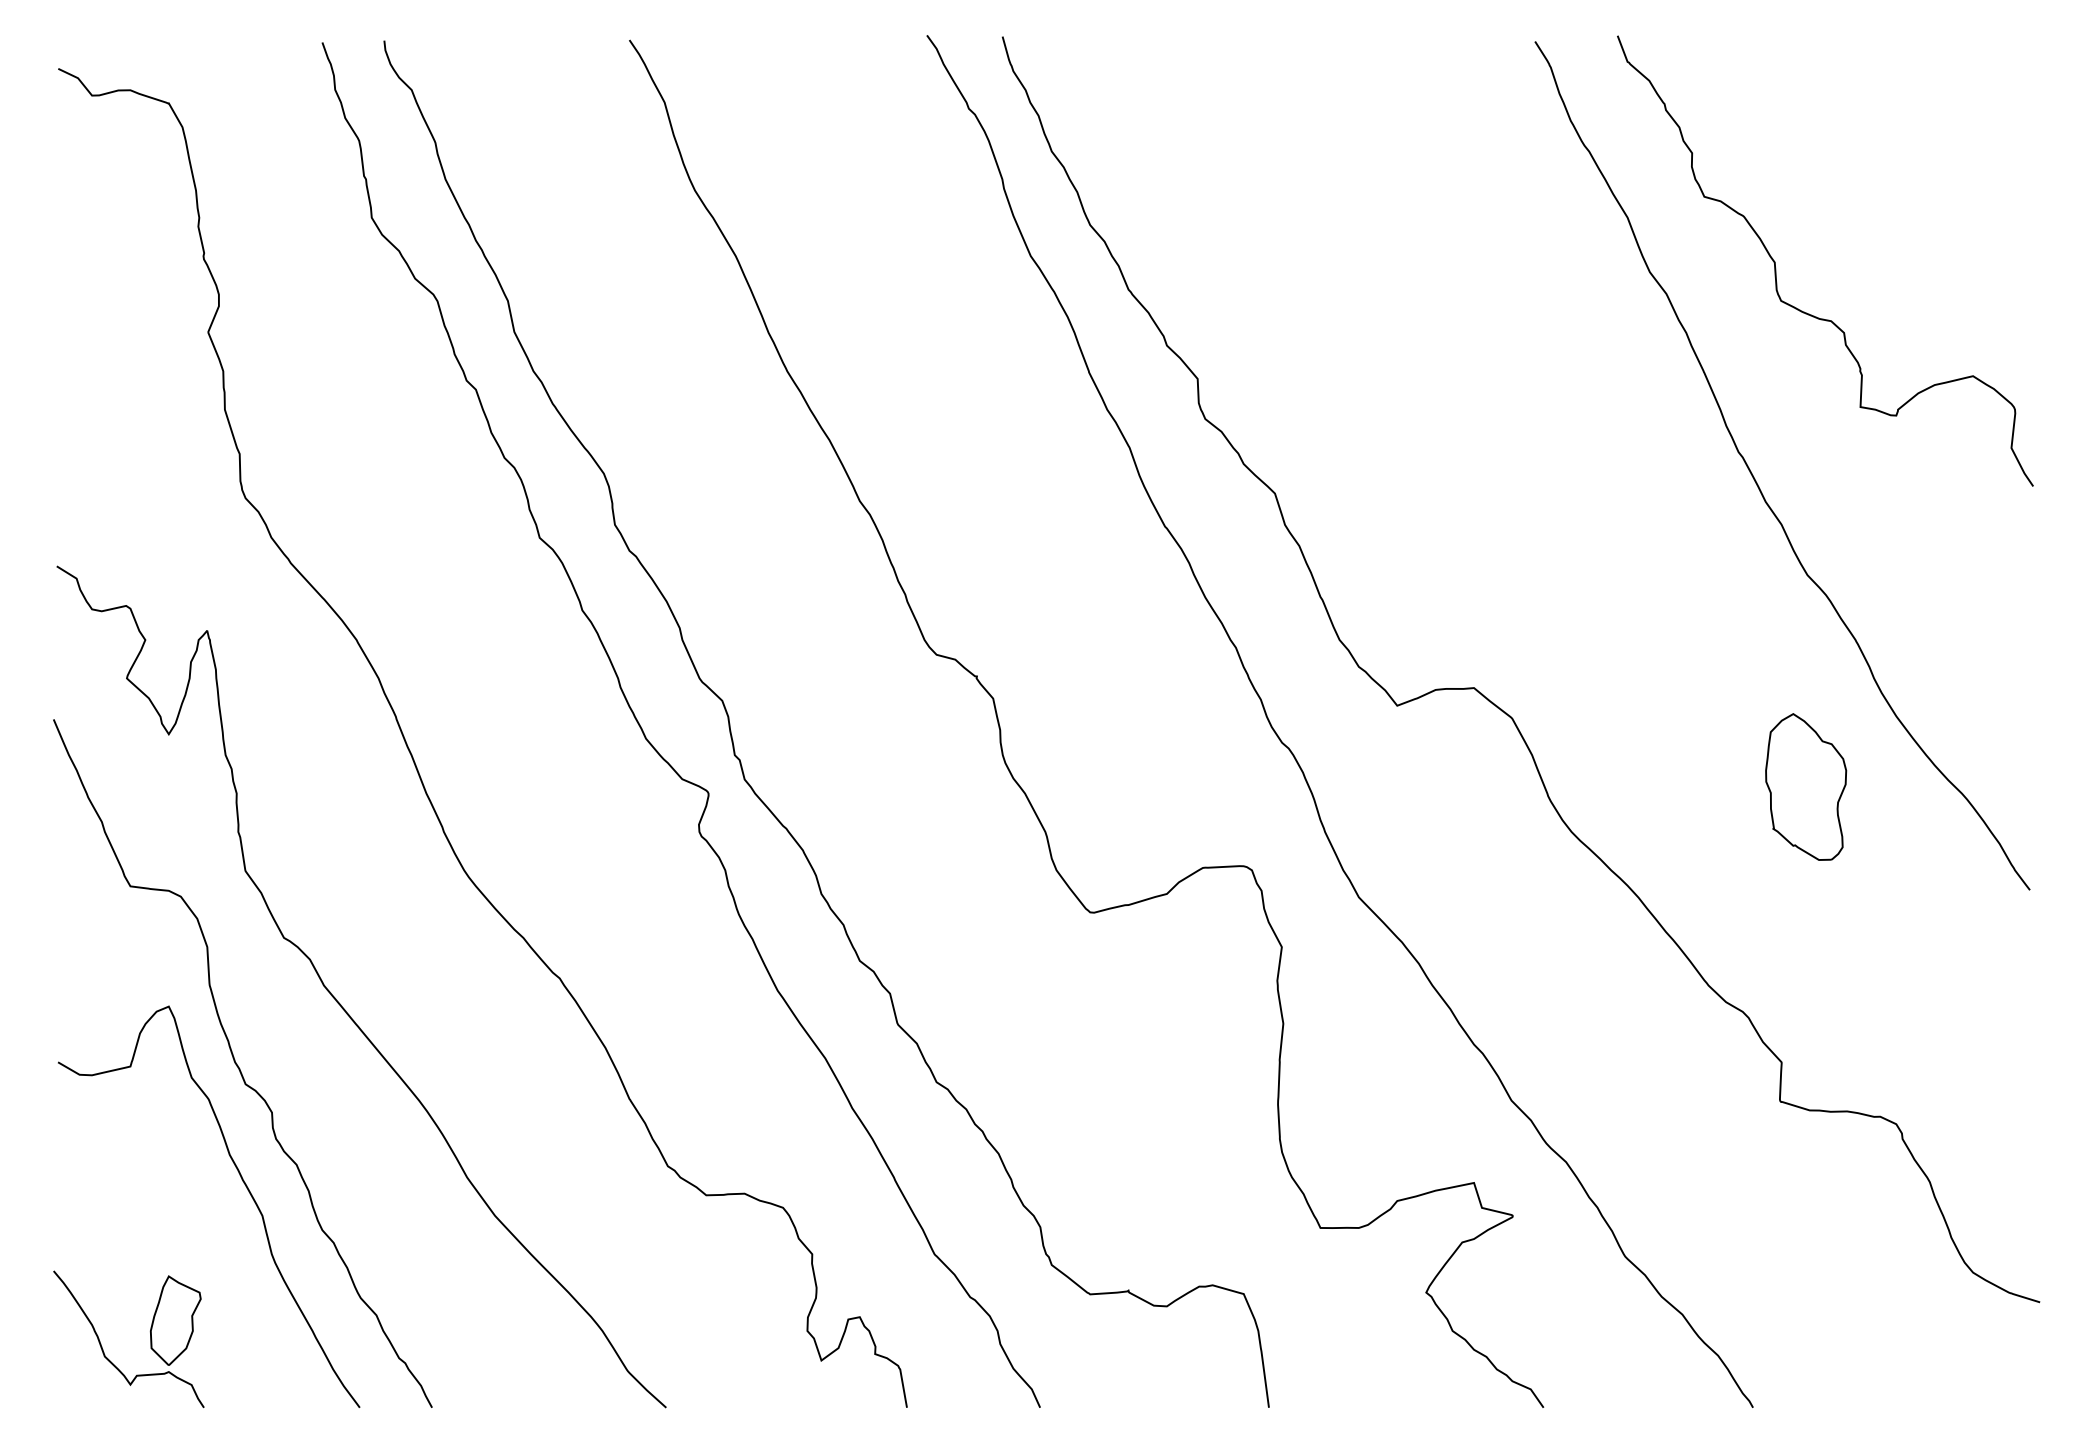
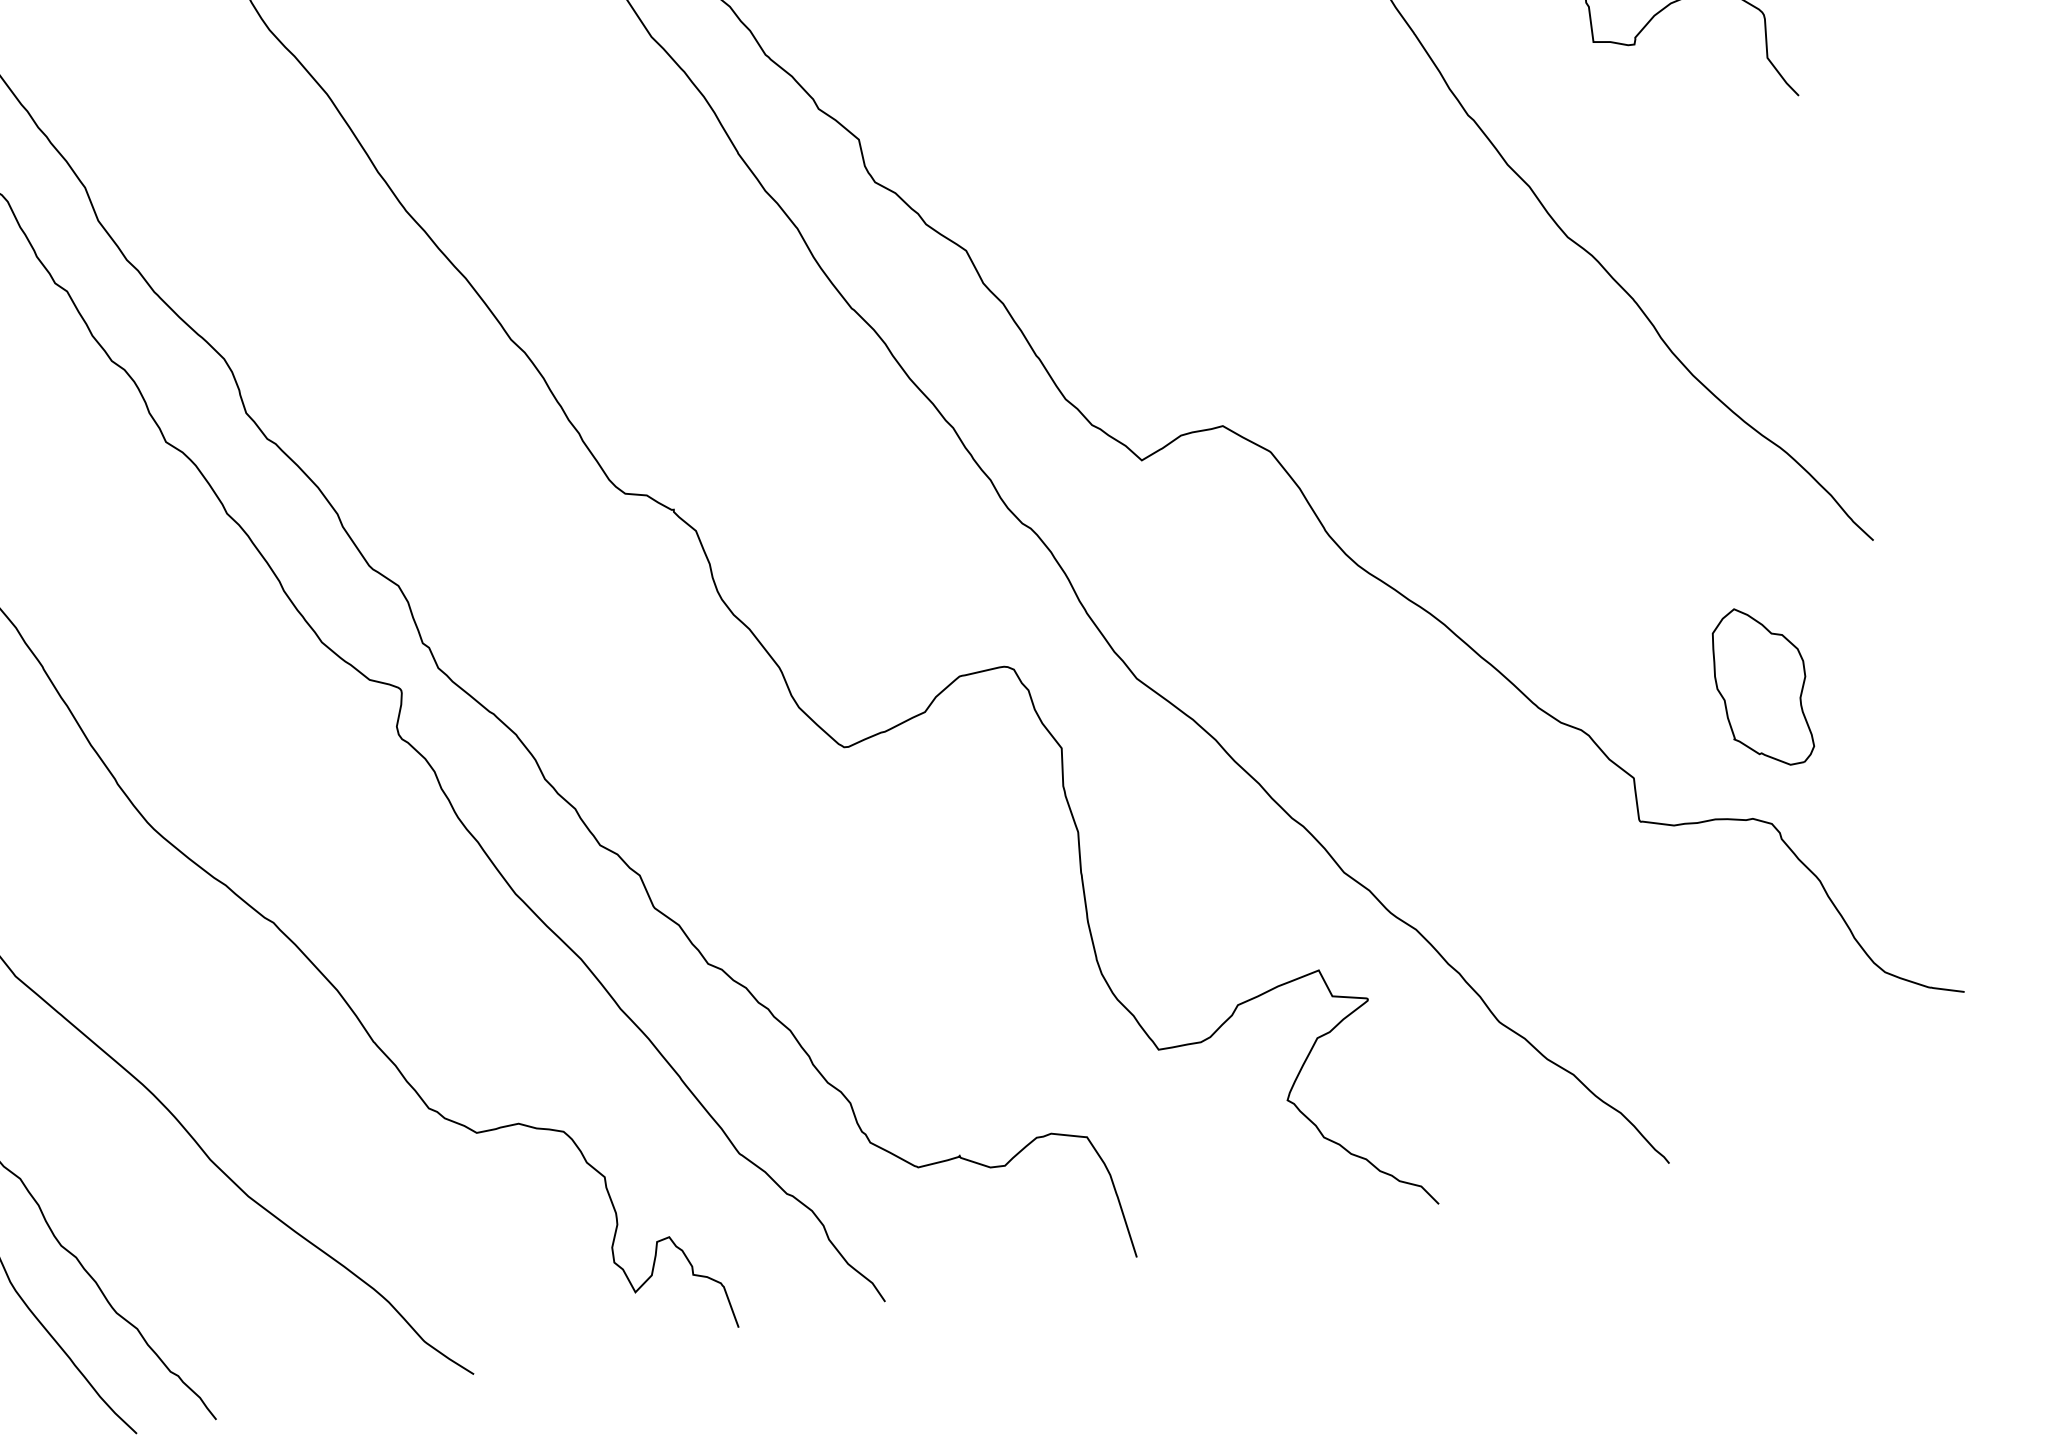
part: (1806, 786) -> (1762, 686), moved

